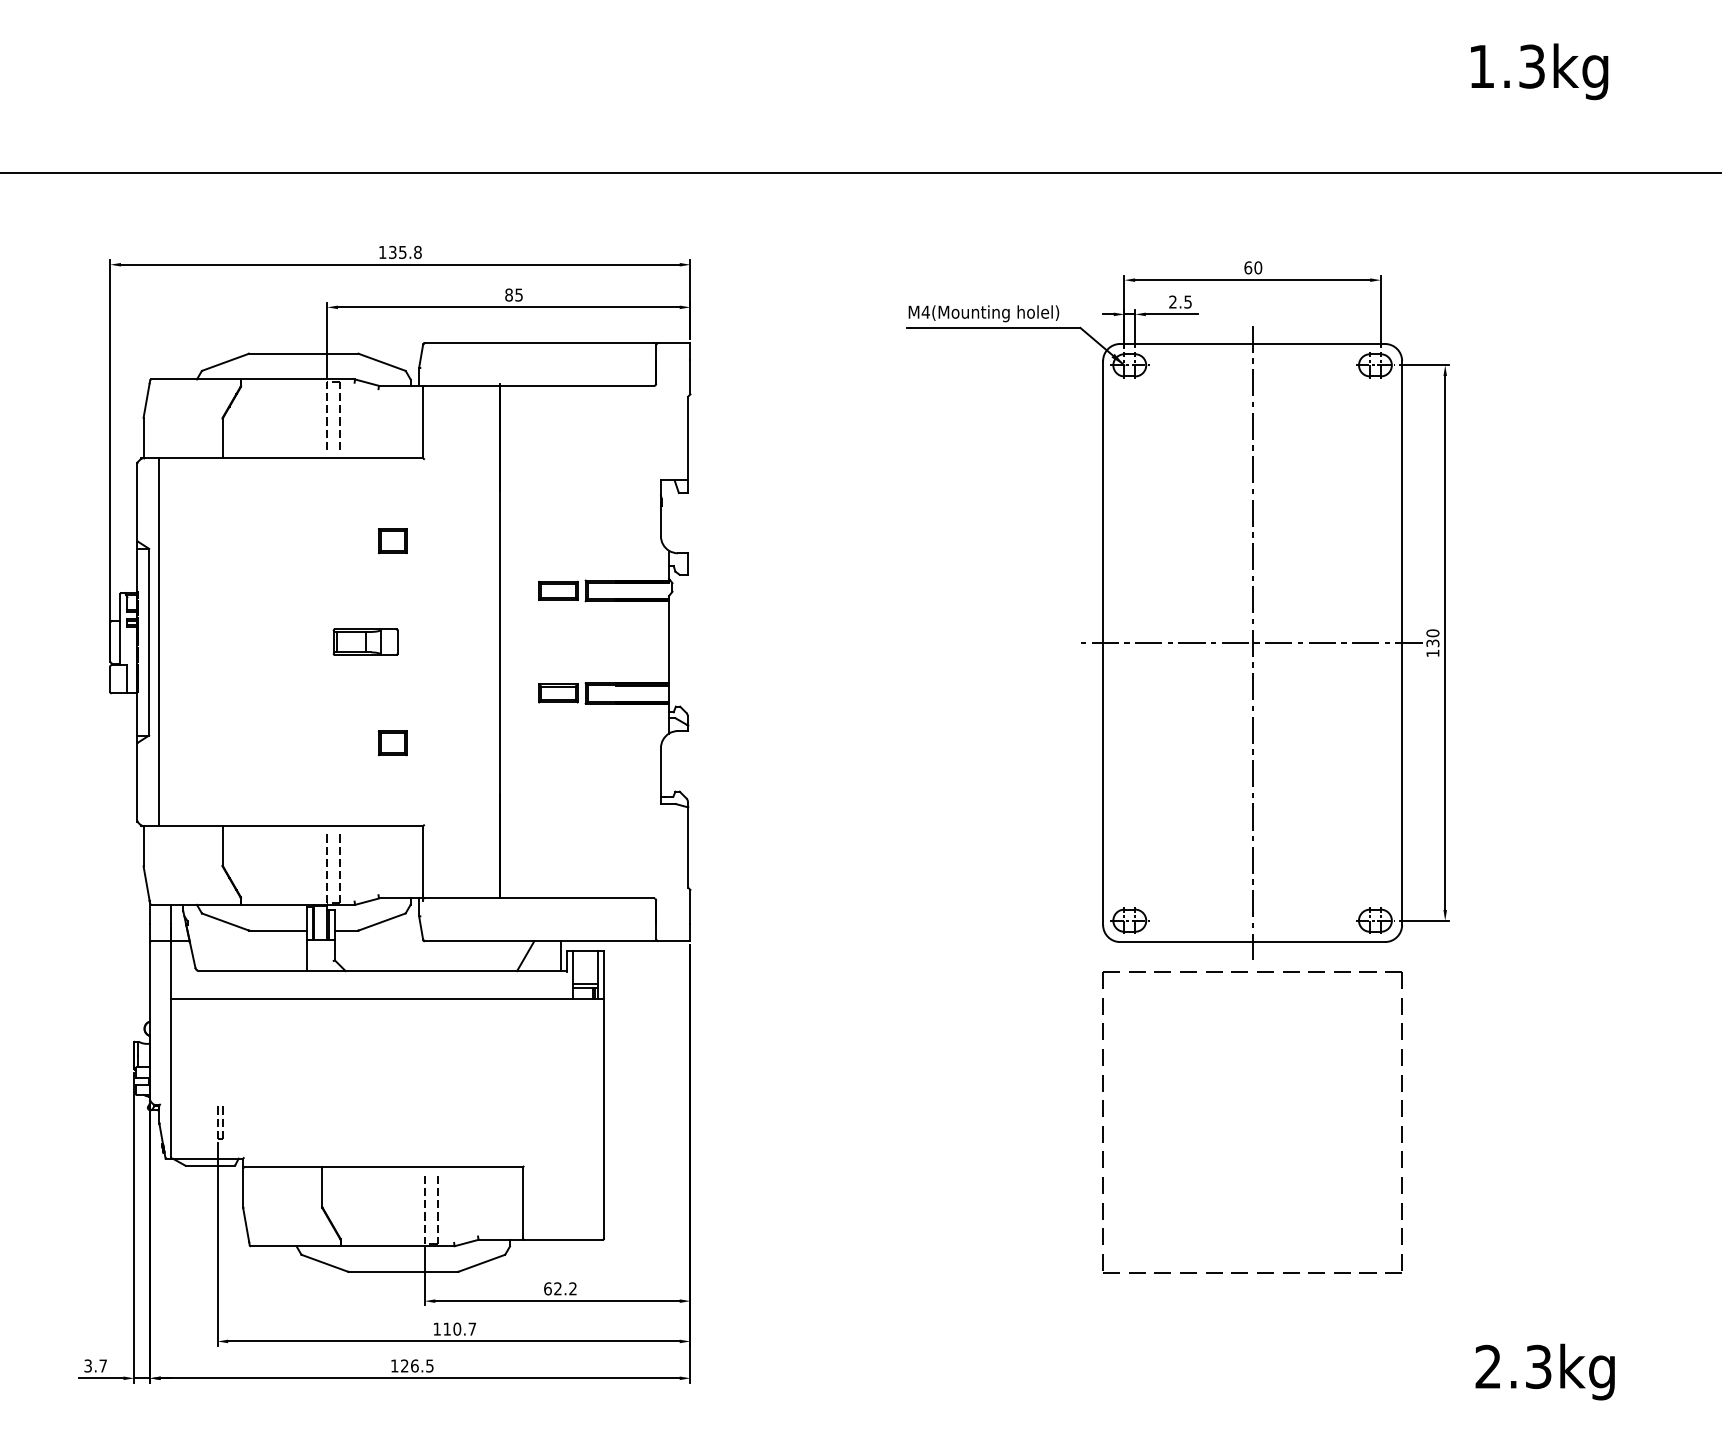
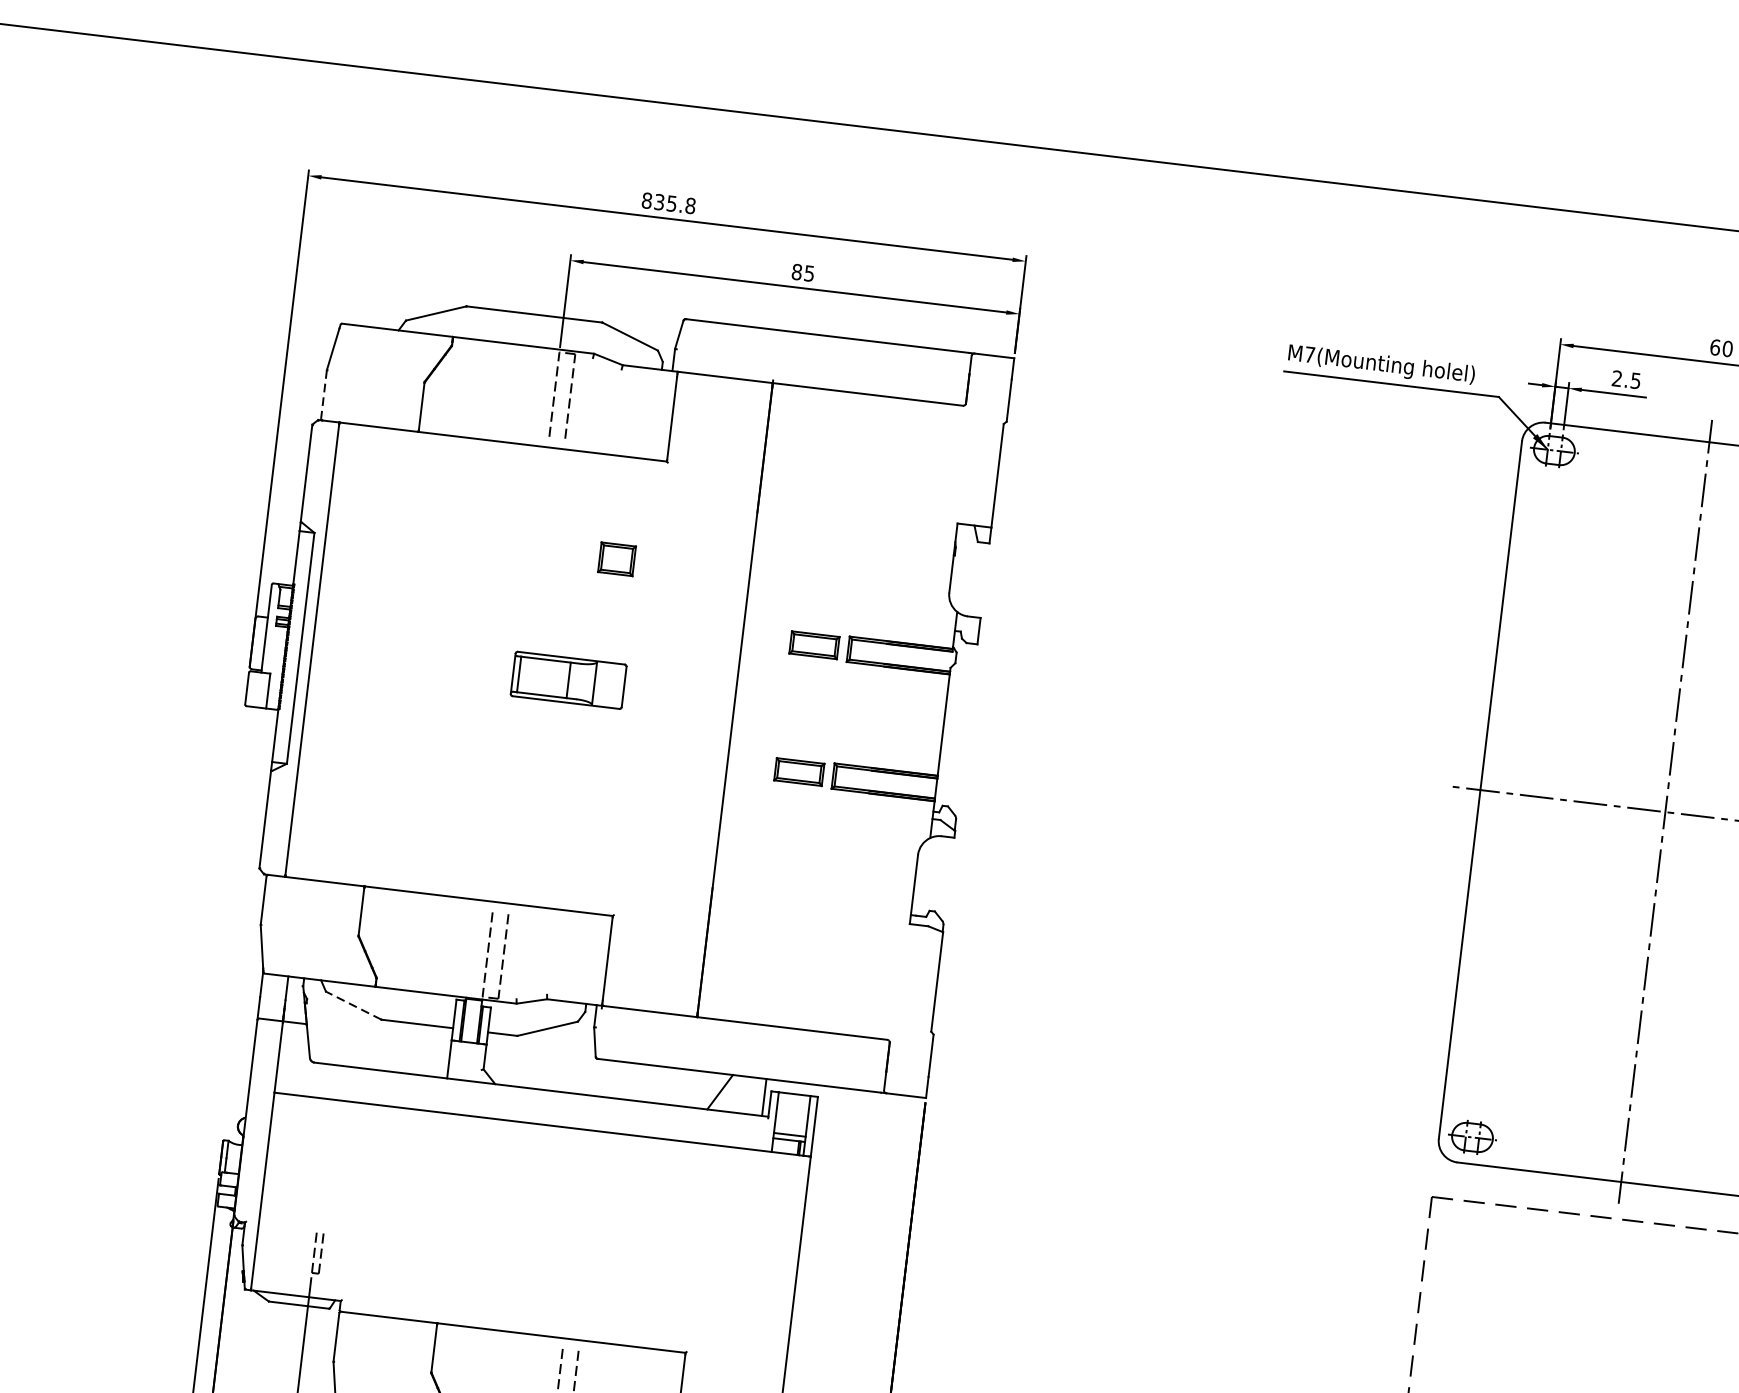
text: (382, 251) -> (646, 199), 135.8 -> 835.8
text: (925, 311) -> (1309, 353), M4(Mounting -> M7(Mounting
line: (143, 437) -> (323, 394), solid -> dashed
part: (365, 641) -> (568, 679), size x1.4
part: (392, 743) -> (586, 809), removed
line: (225, 922) -> (353, 1006), solid -> dashed

